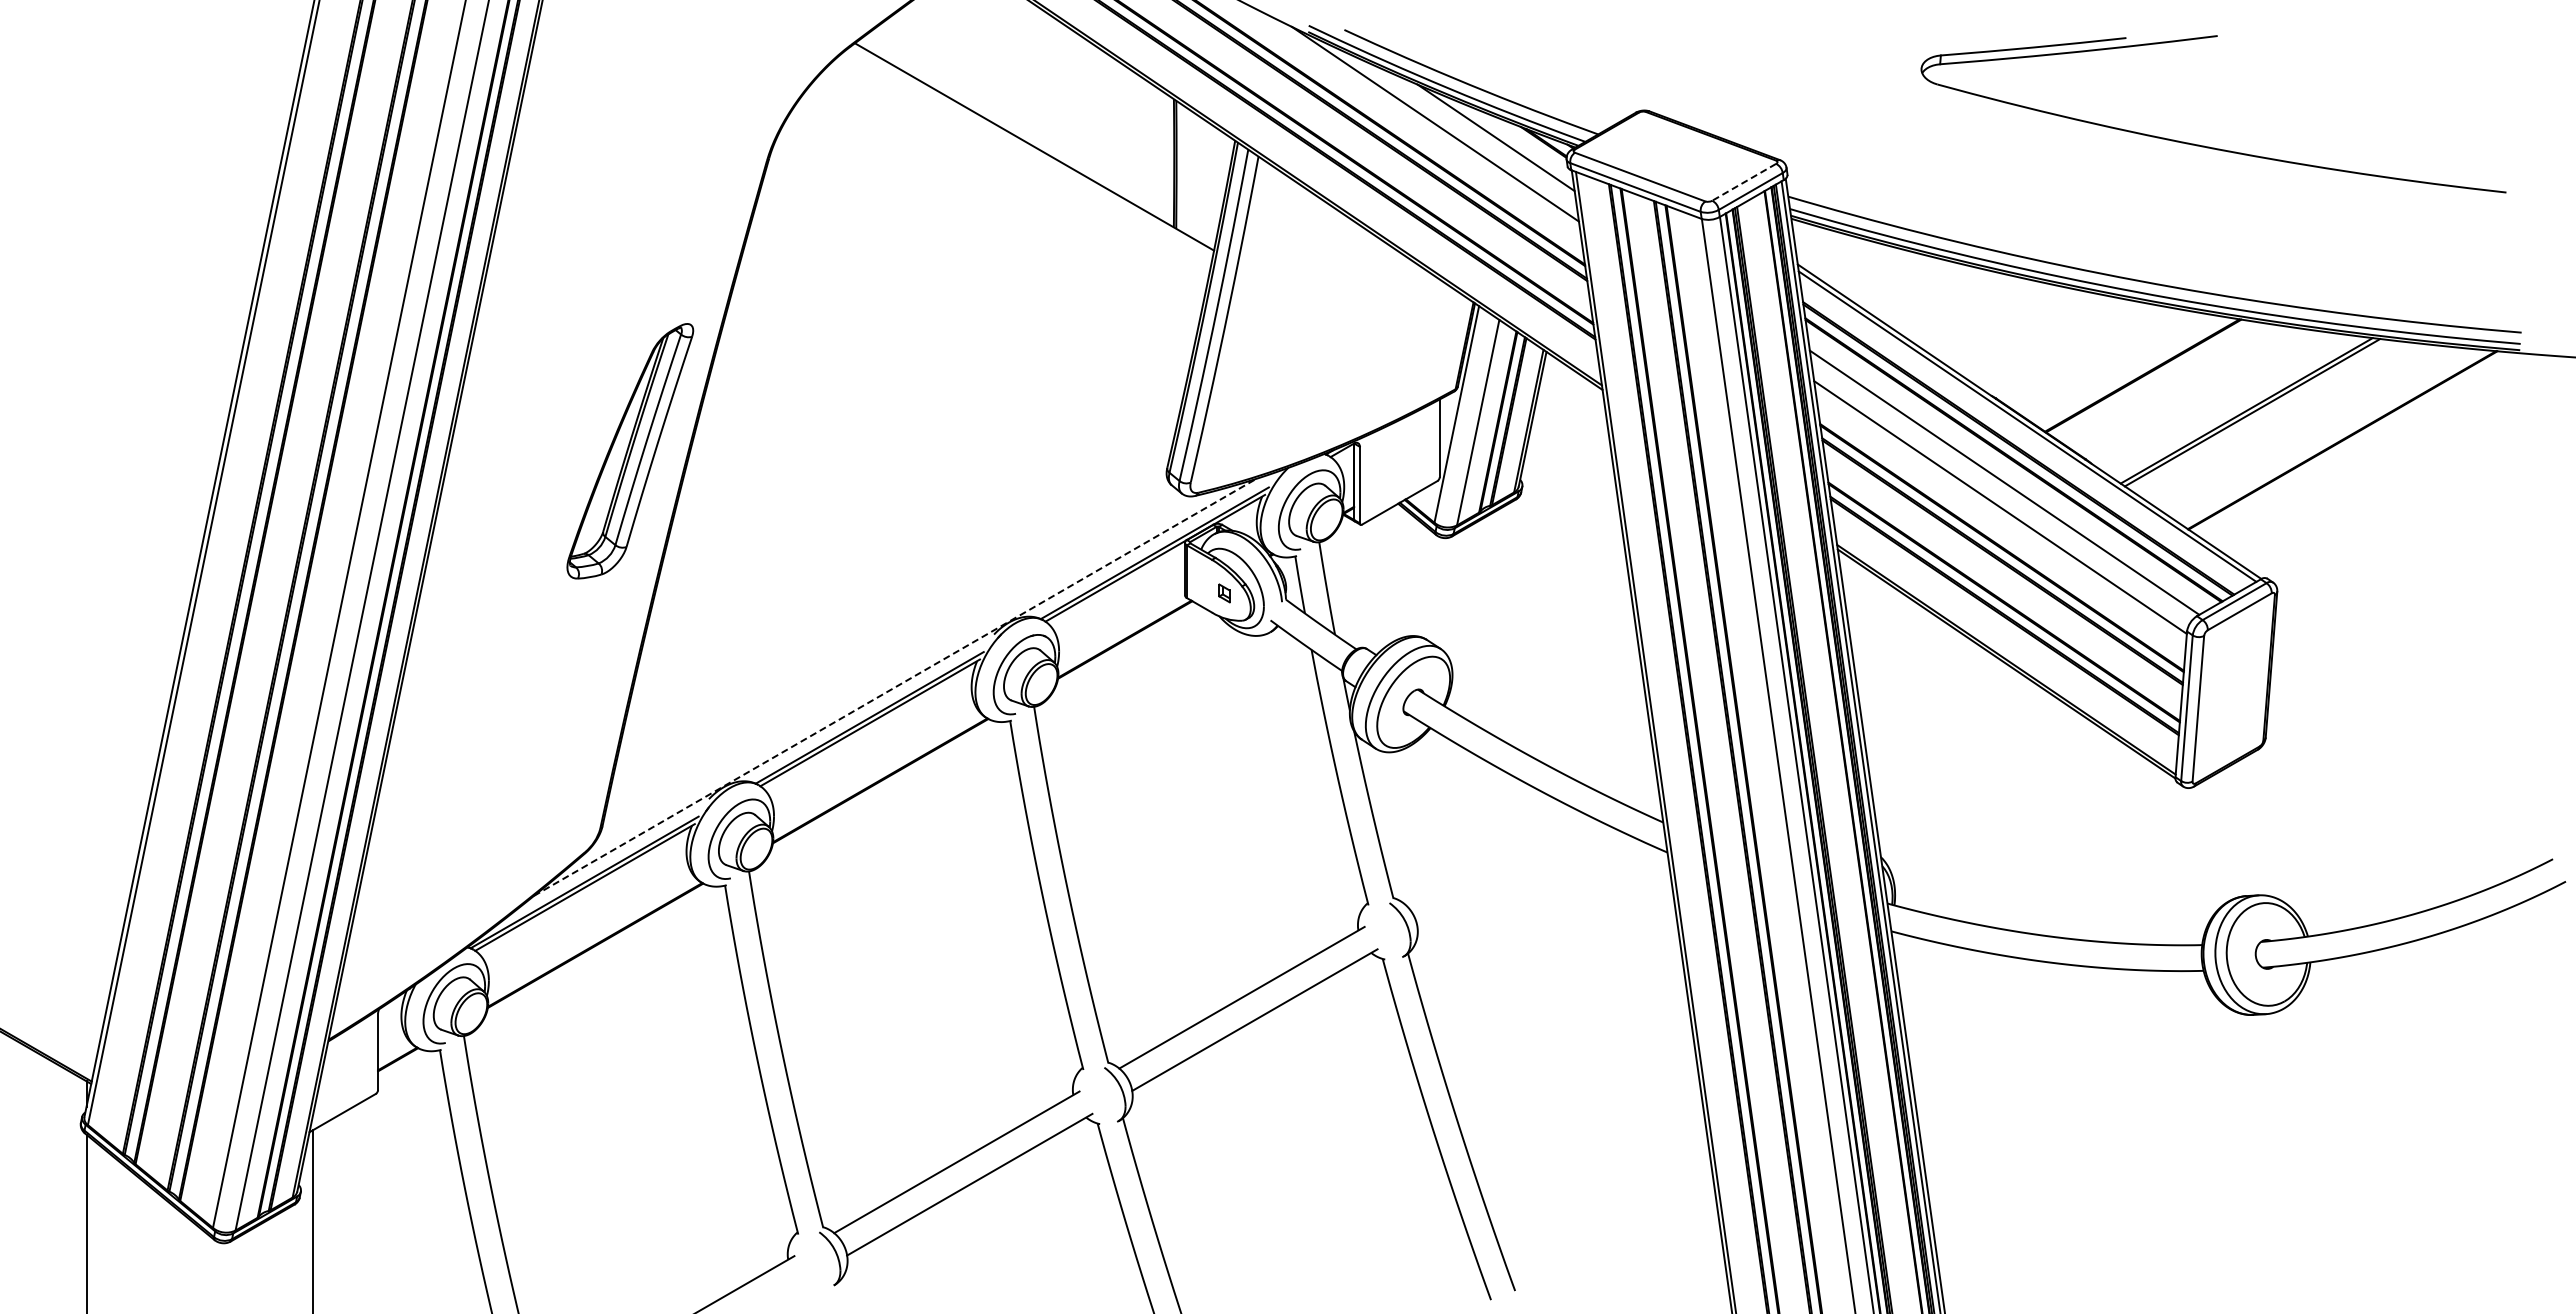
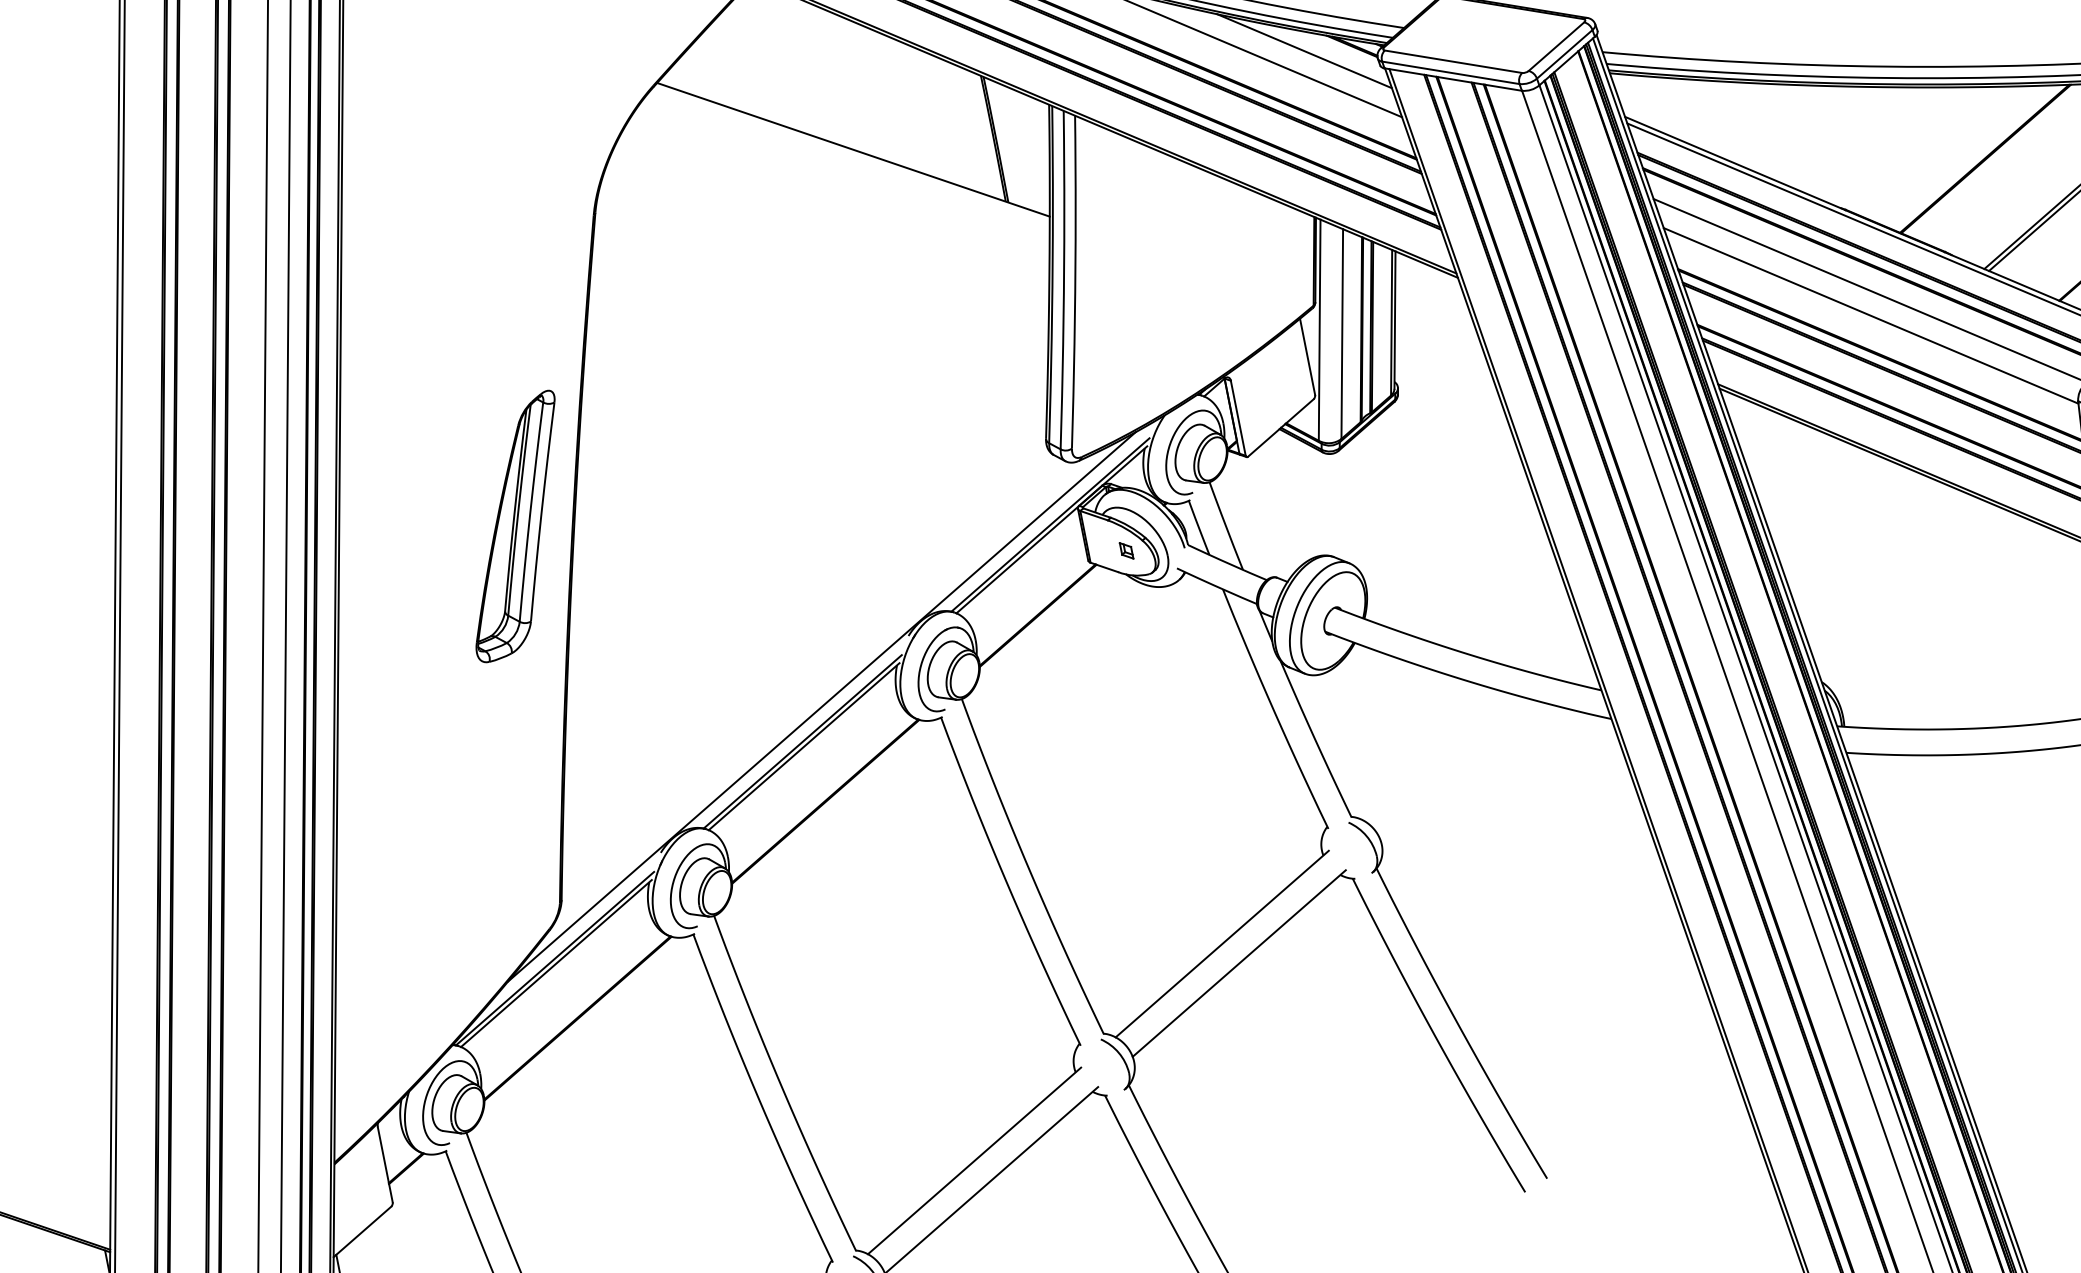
line: (1744, 182) -> (1556, 46), dashed -> solid
line: (895, 687) -> (822, 707), dashed -> solid

